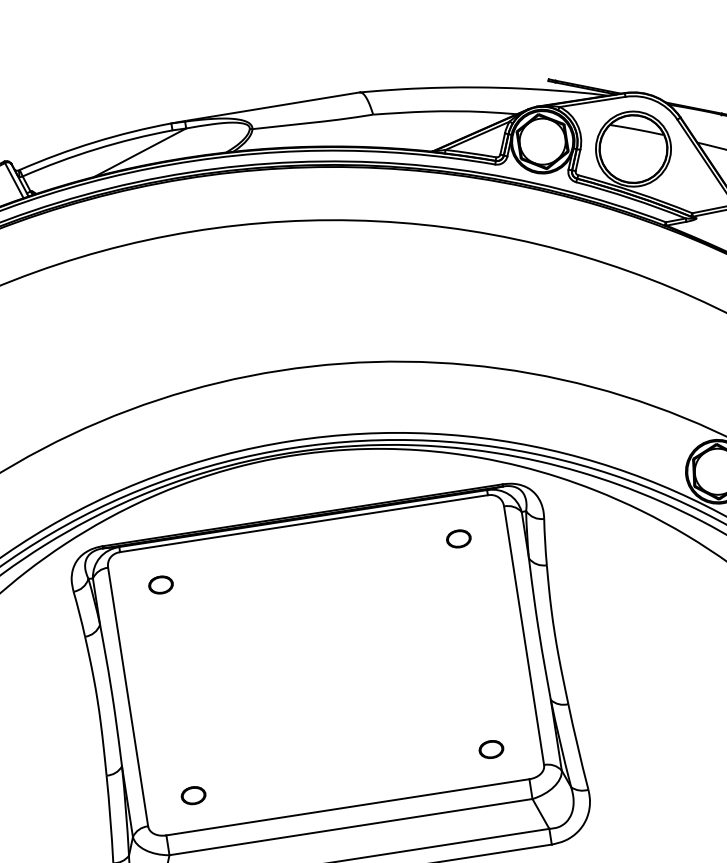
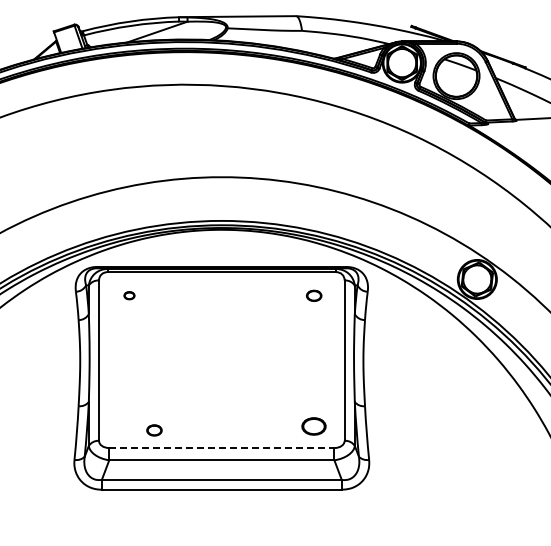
part: (160, 584) -> (129, 295), size x0.7
part: (491, 749) -> (314, 426), size x1.6
part: (193, 795) -> (154, 430), moved
line: (347, 808) -> (221, 448), solid -> dashed

